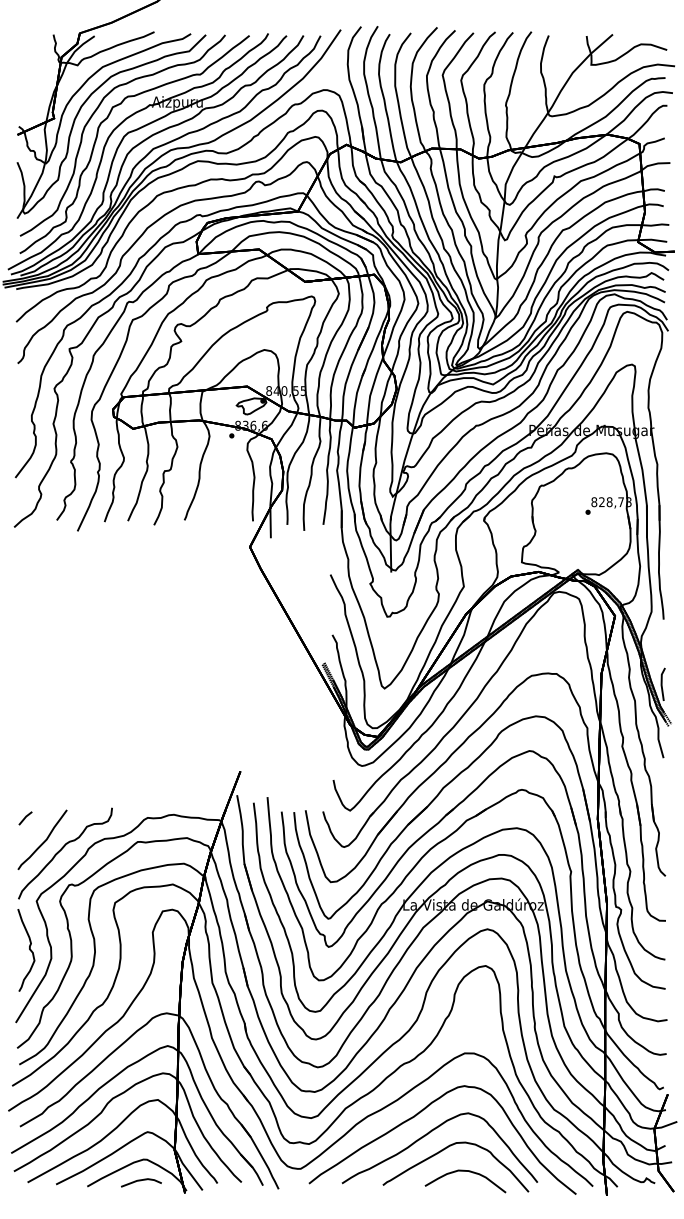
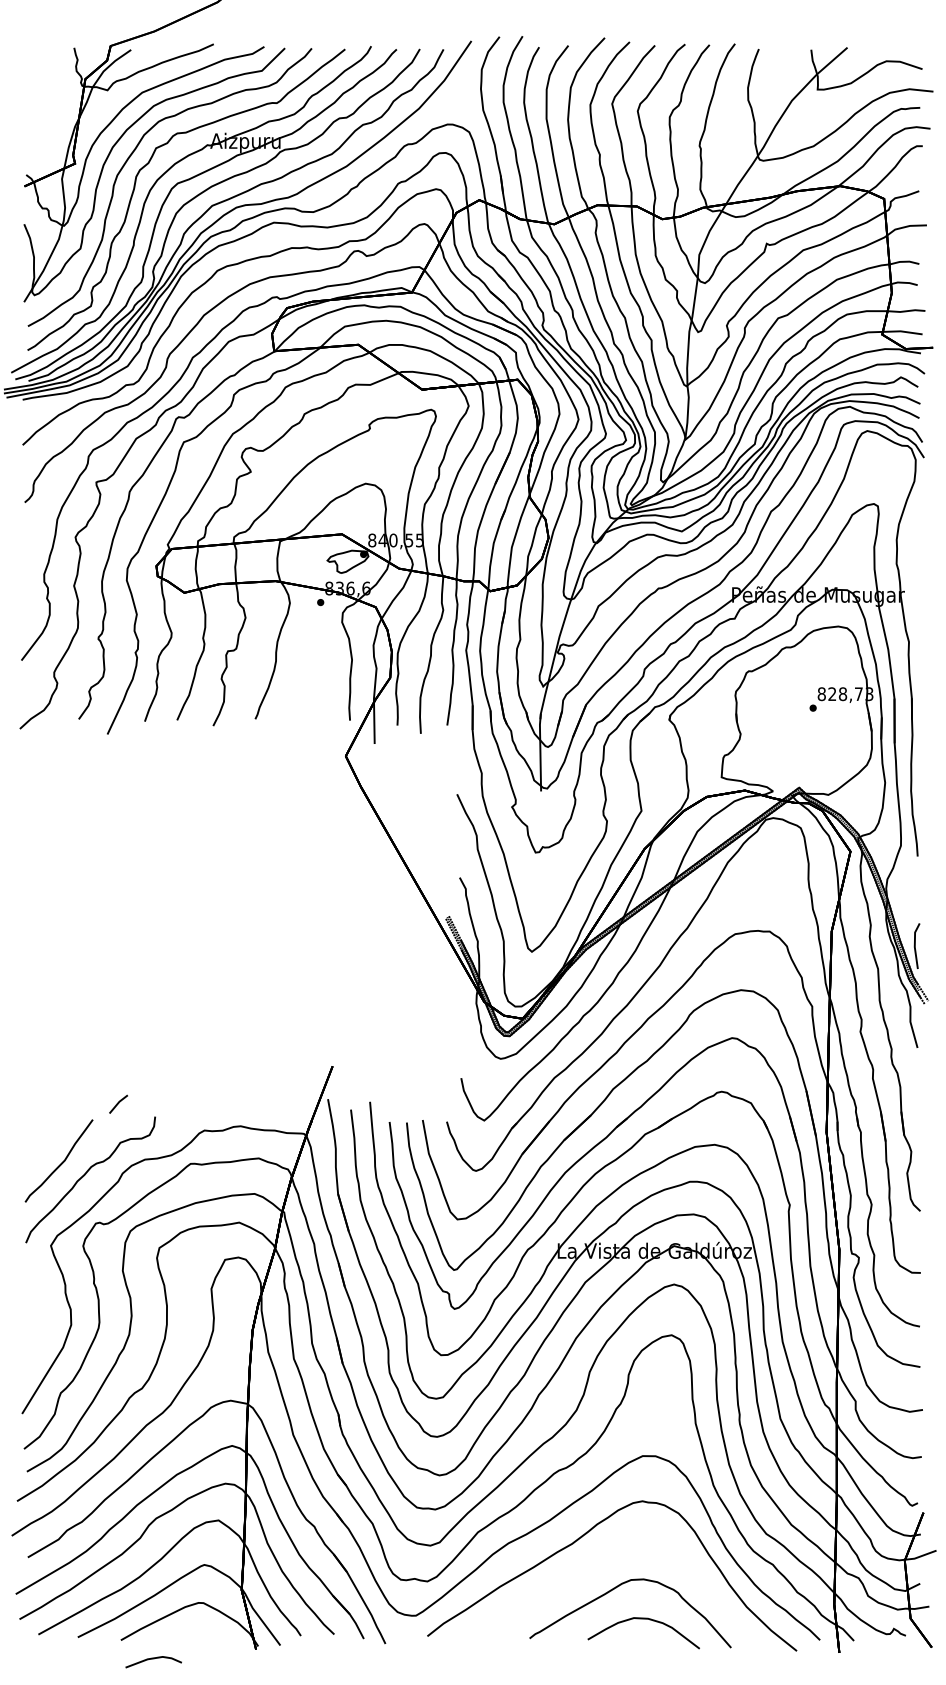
line: (25, 817) -> (118, 1103), moved
curve: (29, 949) -> (40, 1312), removed
curve: (429, 1133) -> (594, 1566), removed
line: (141, 1180) -> (153, 1659), moved

